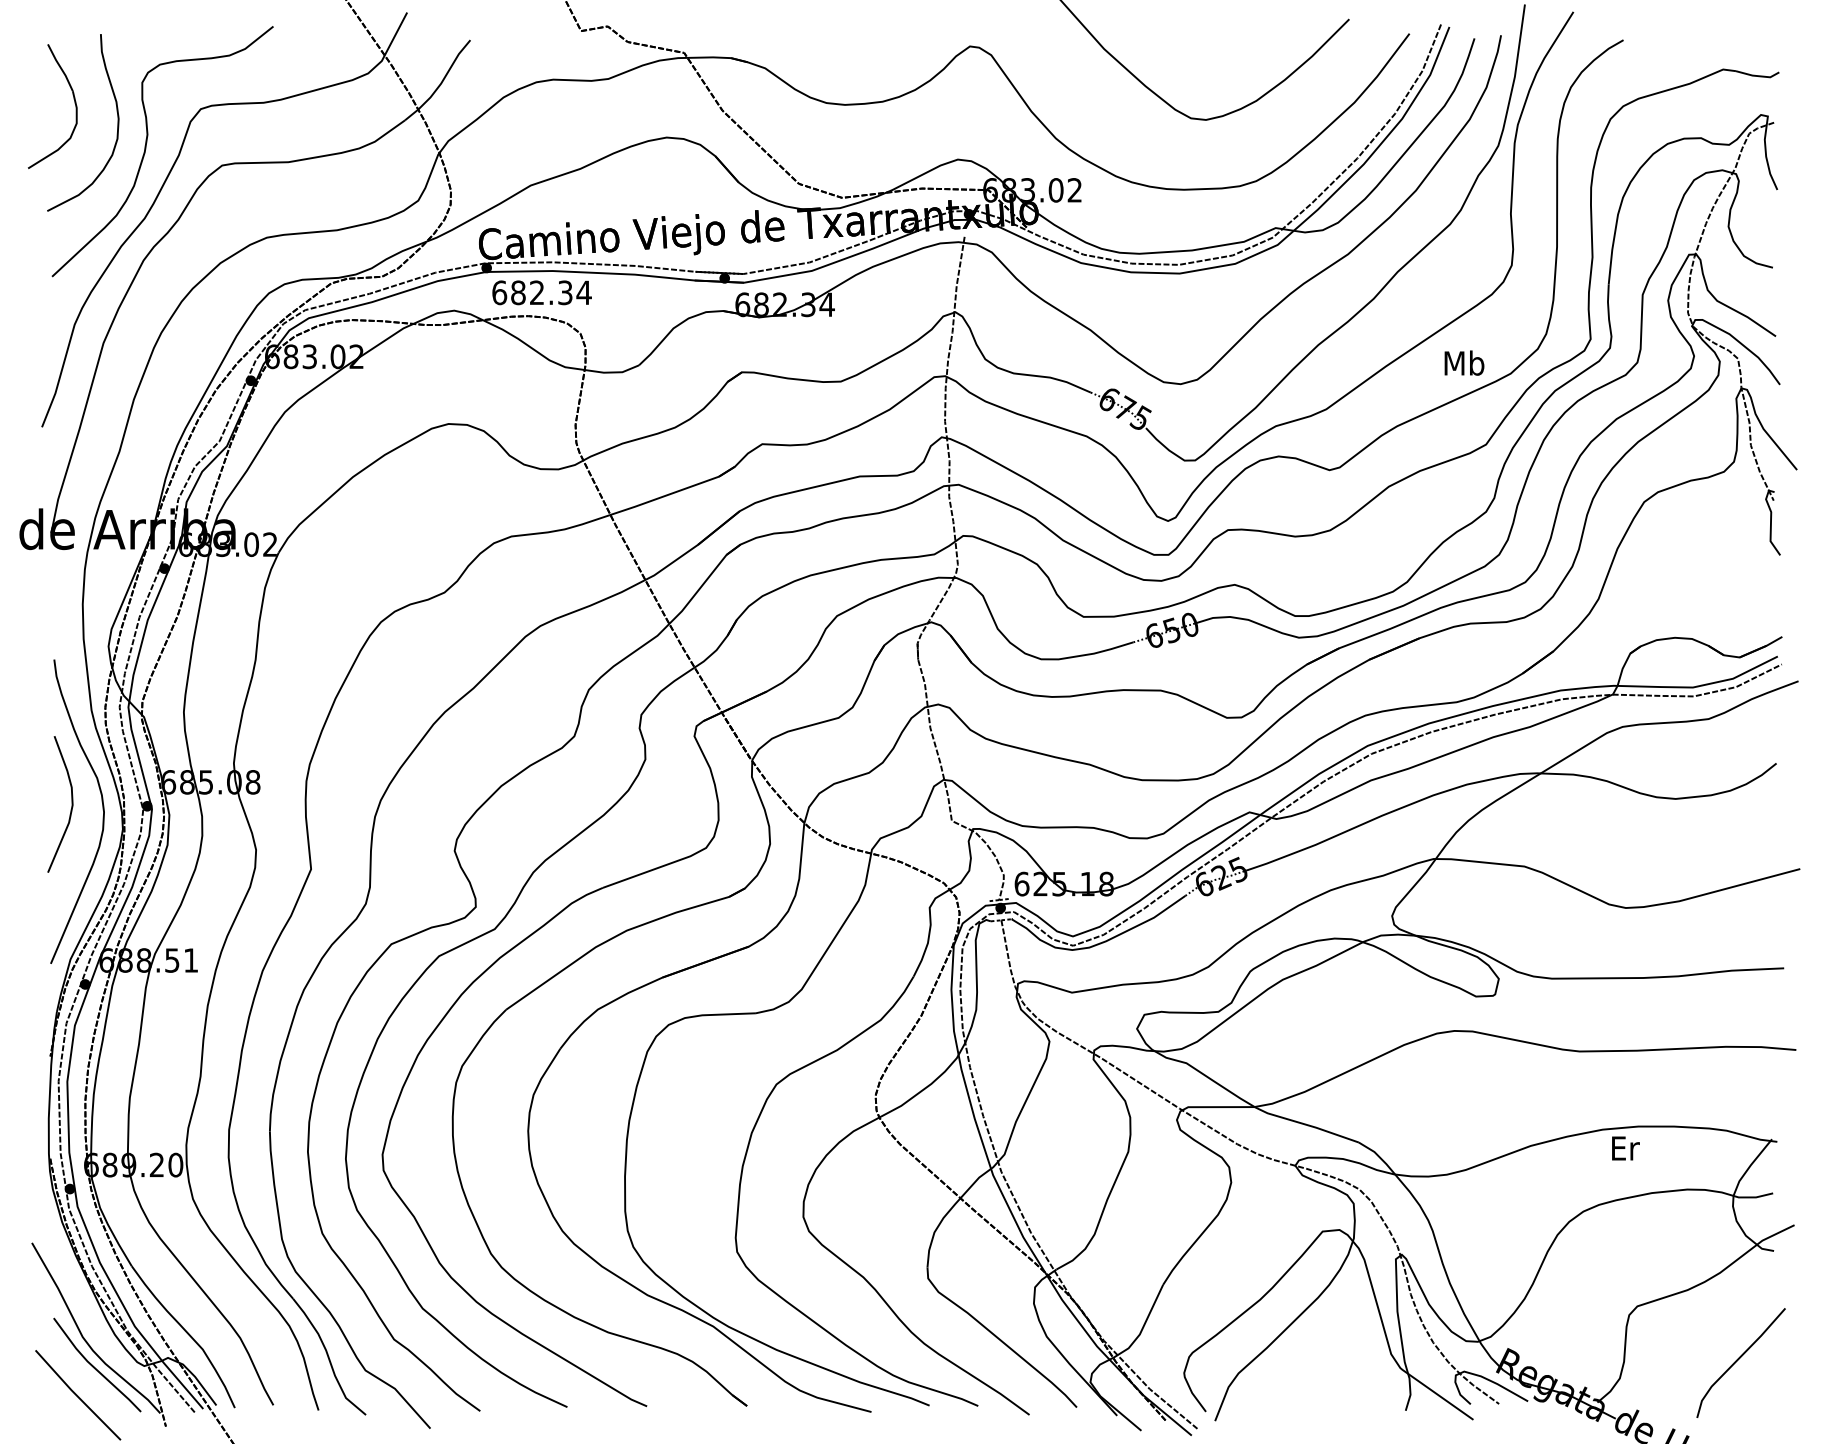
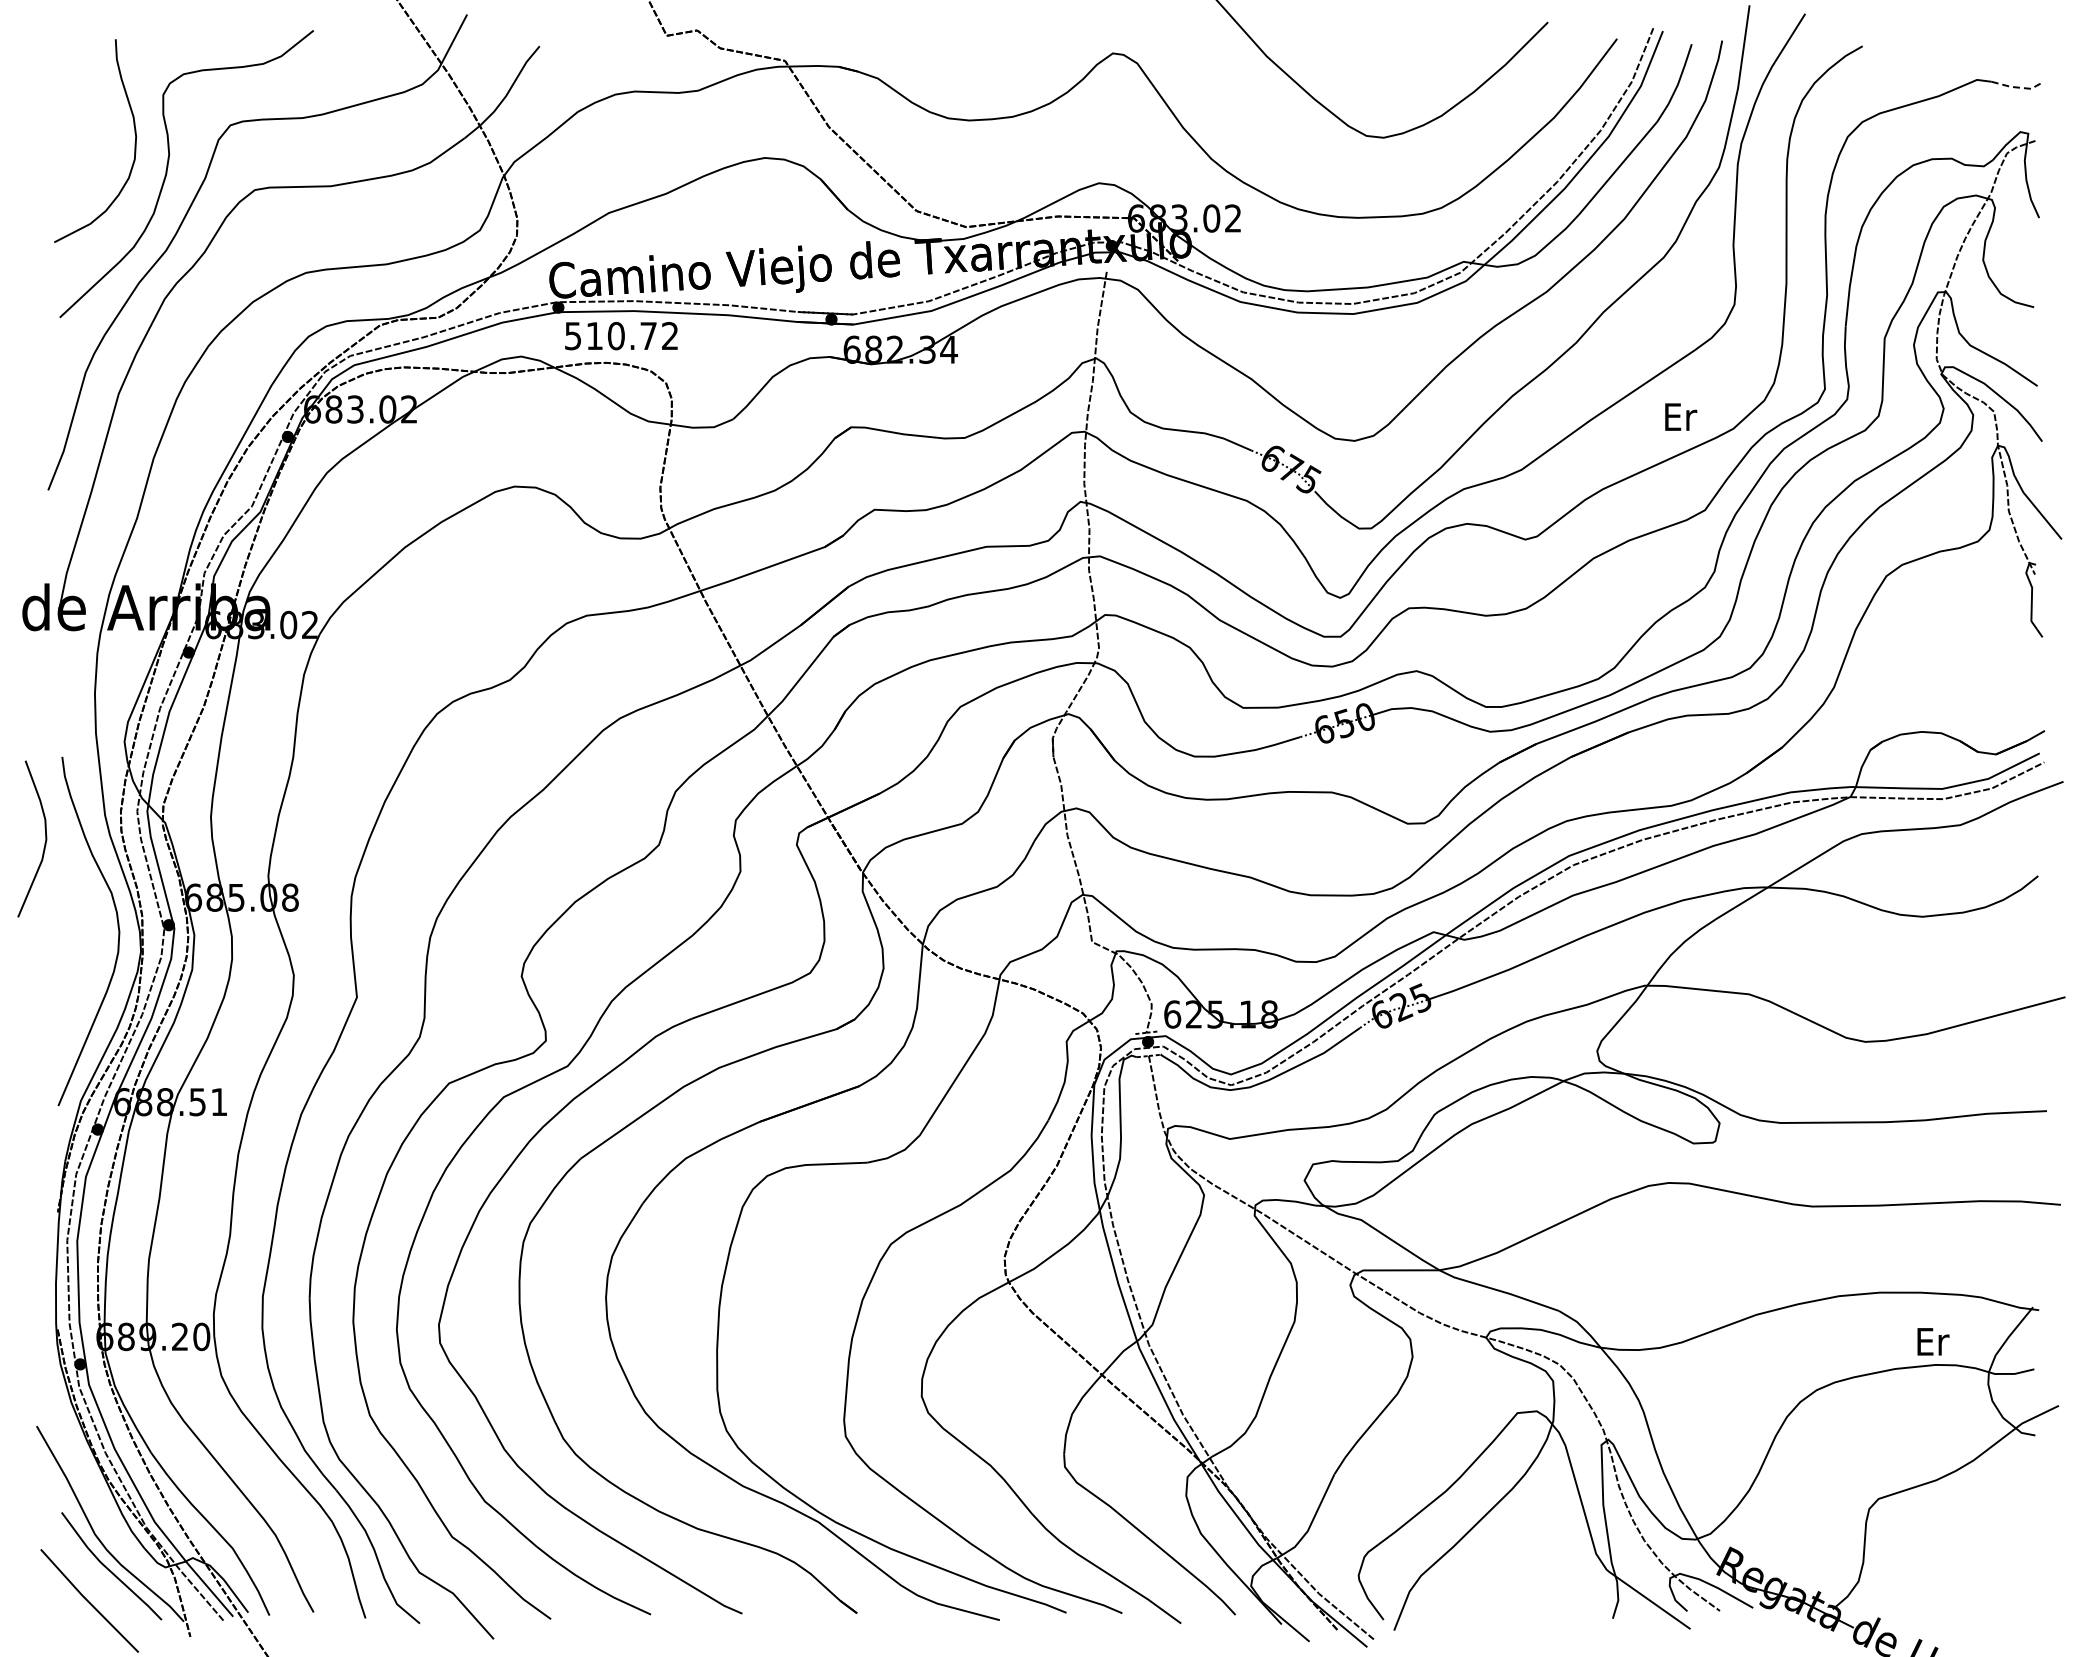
line: (1758, 76) -> (2017, 87), solid -> dashed
part: (73, 99) -> (84, 114), removed
text: (541, 293) -> (621, 336), 682.34 -> 510.72
text: (1463, 362) -> (1679, 416), Mb -> Er
curve: (71, 807) -> (44, 842), moved
text: (1625, 1148) -> (1933, 1341), moved
line: (1738, 1360) -> (1994, 1560), removed

